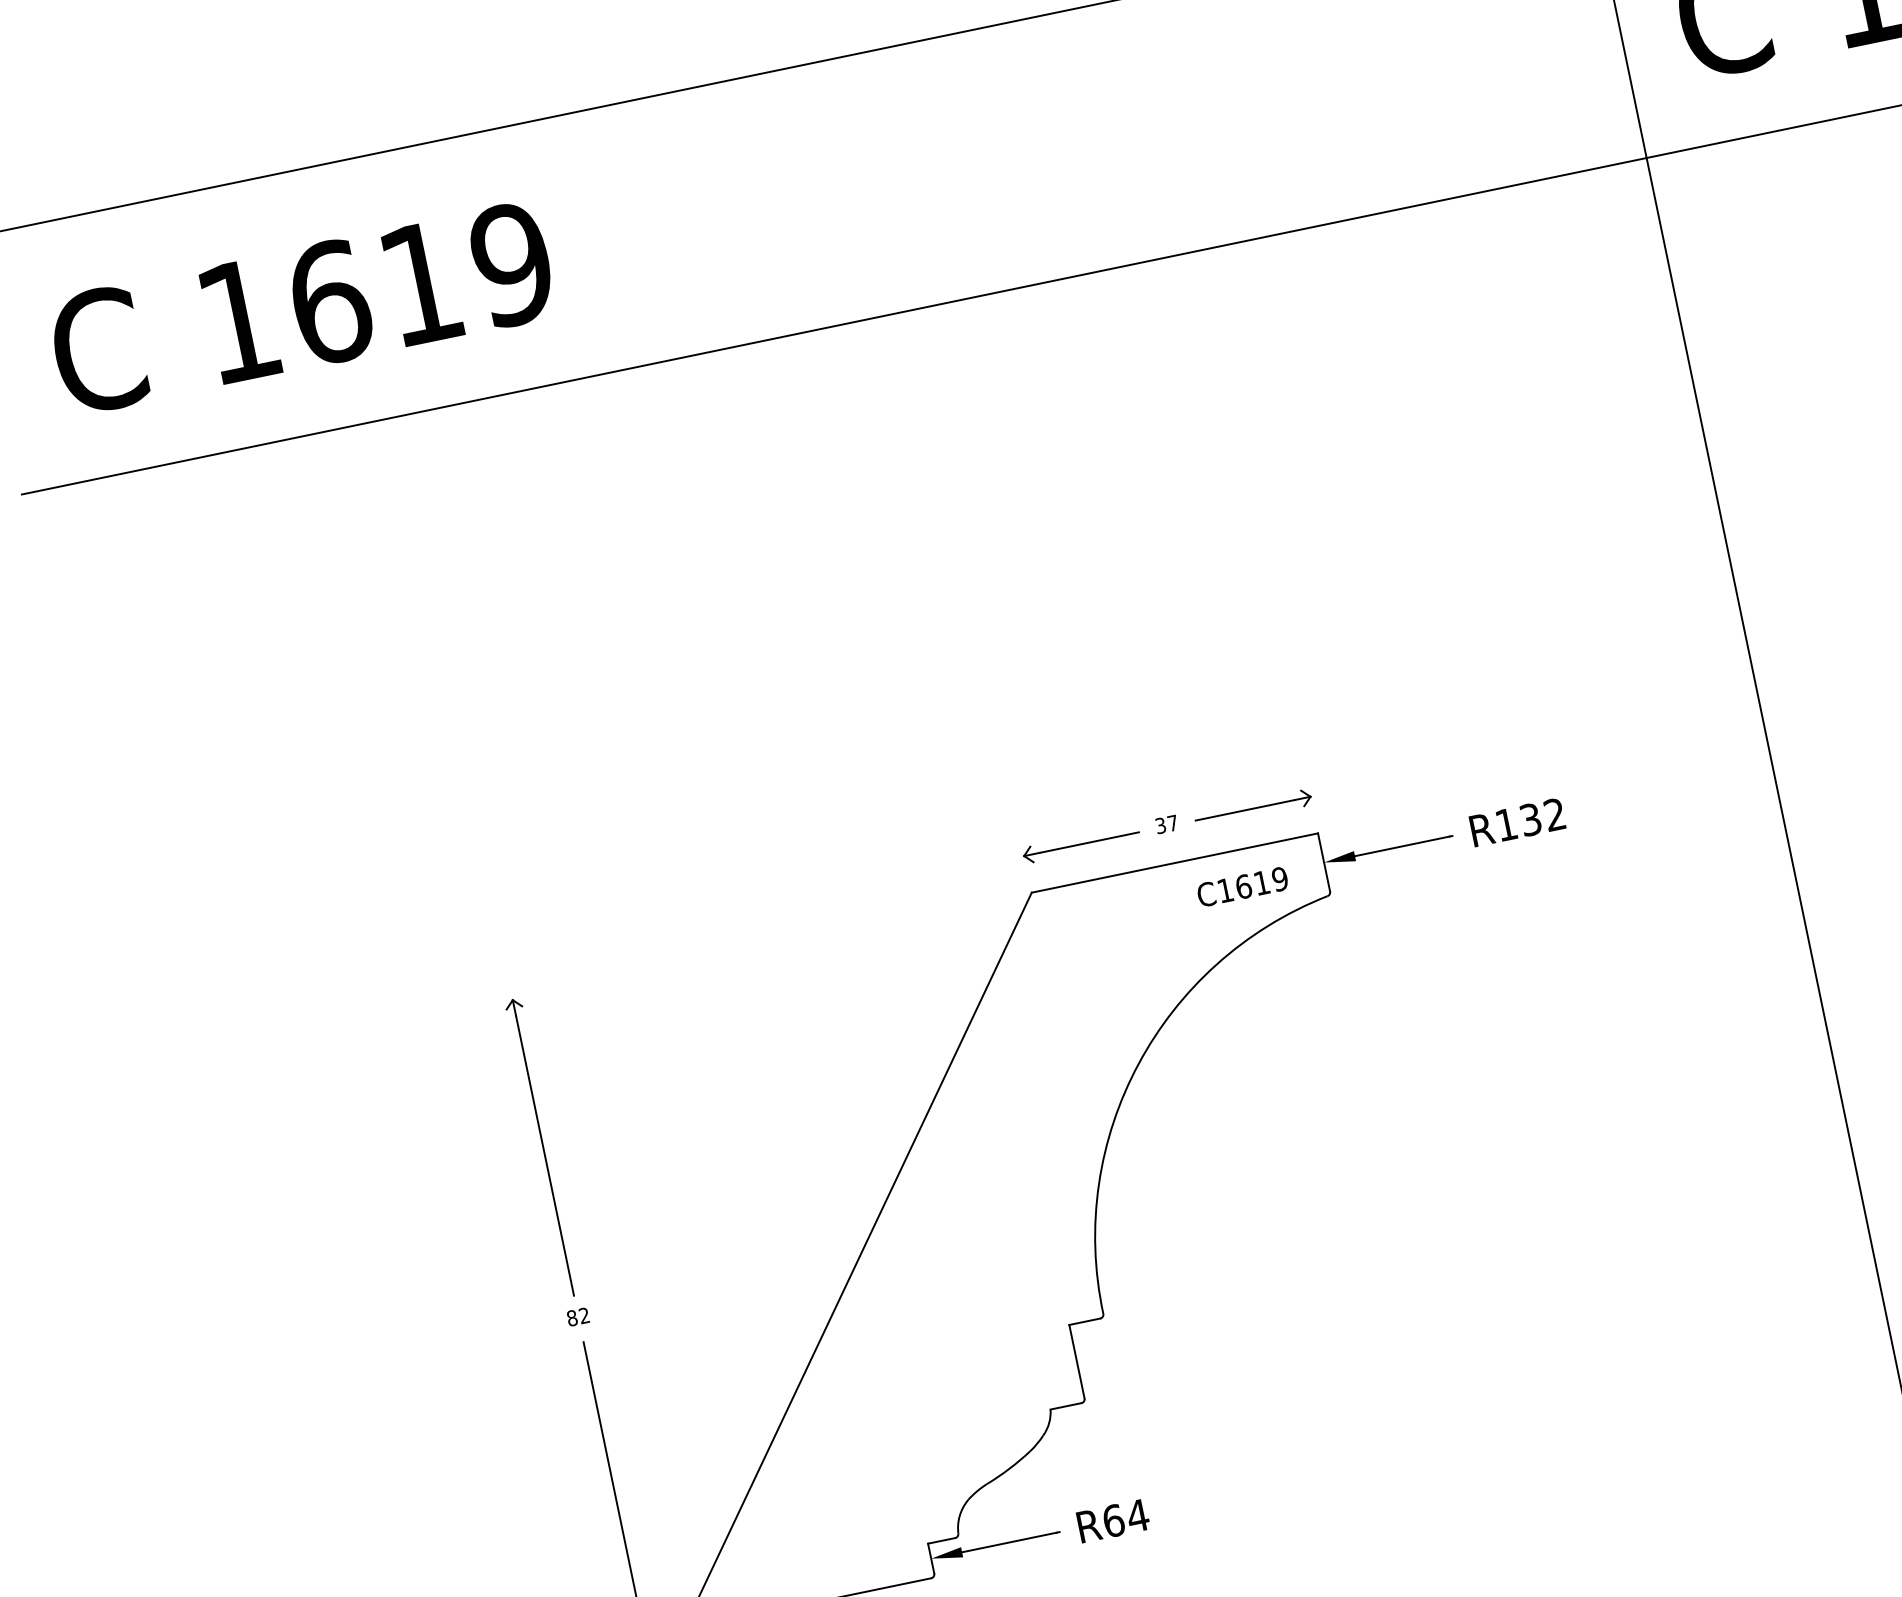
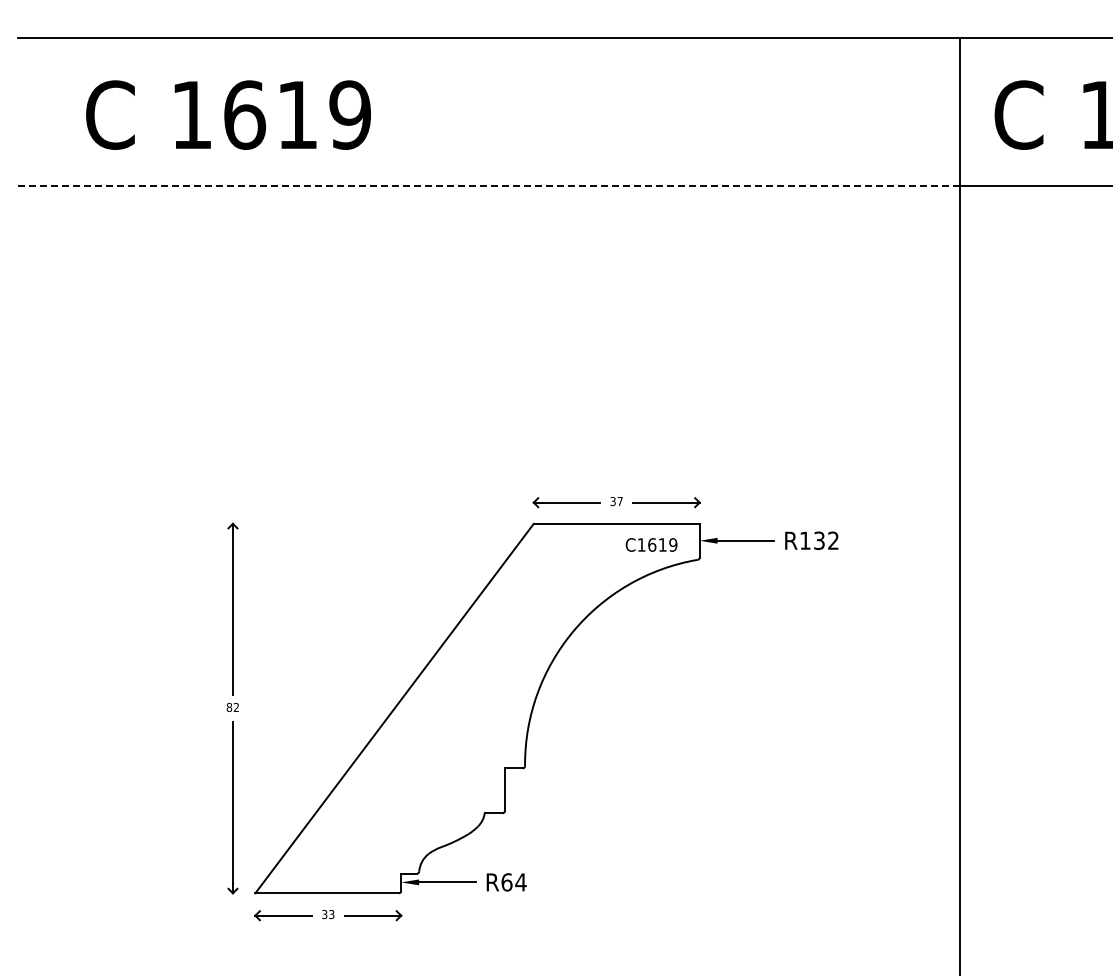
text: (301, 307) -> (228, 114), moved
line: (834, 326) -> (489, 186), solid -> dashed

